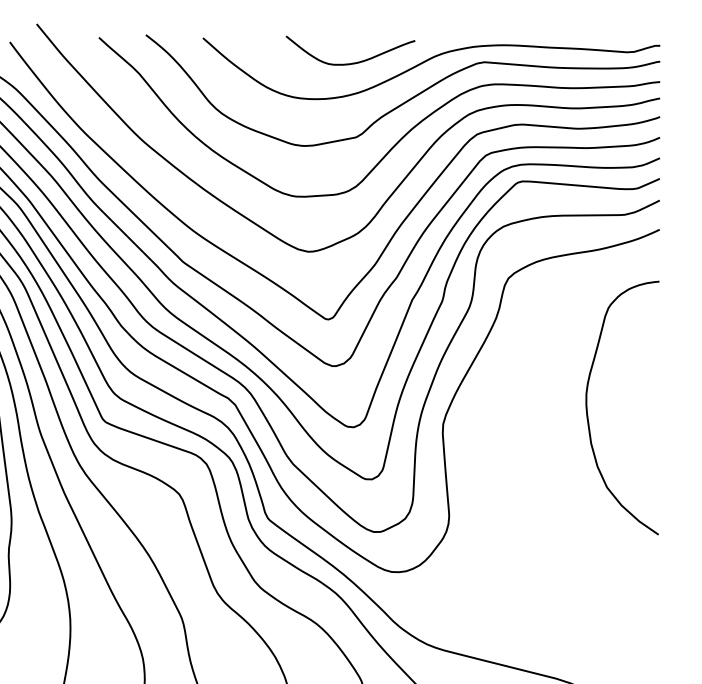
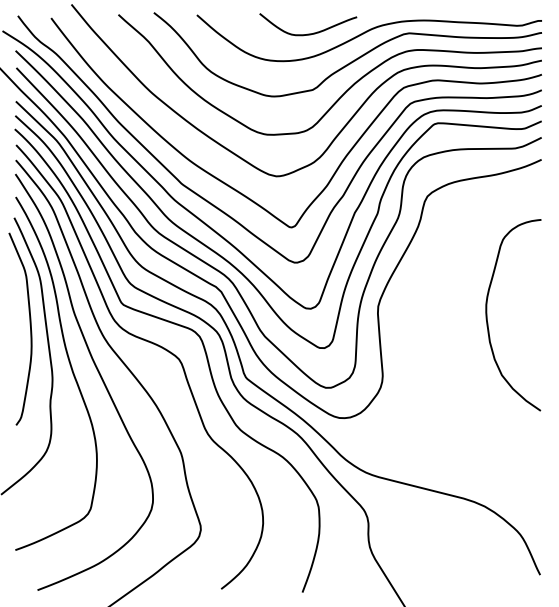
curve: (589, 417) -> (488, 322), moved

